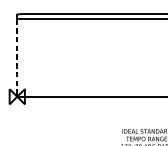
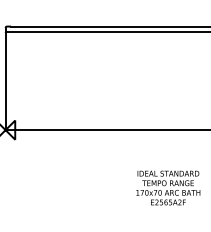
line: (17, 57) -> (5, 81), dashed -> solid

